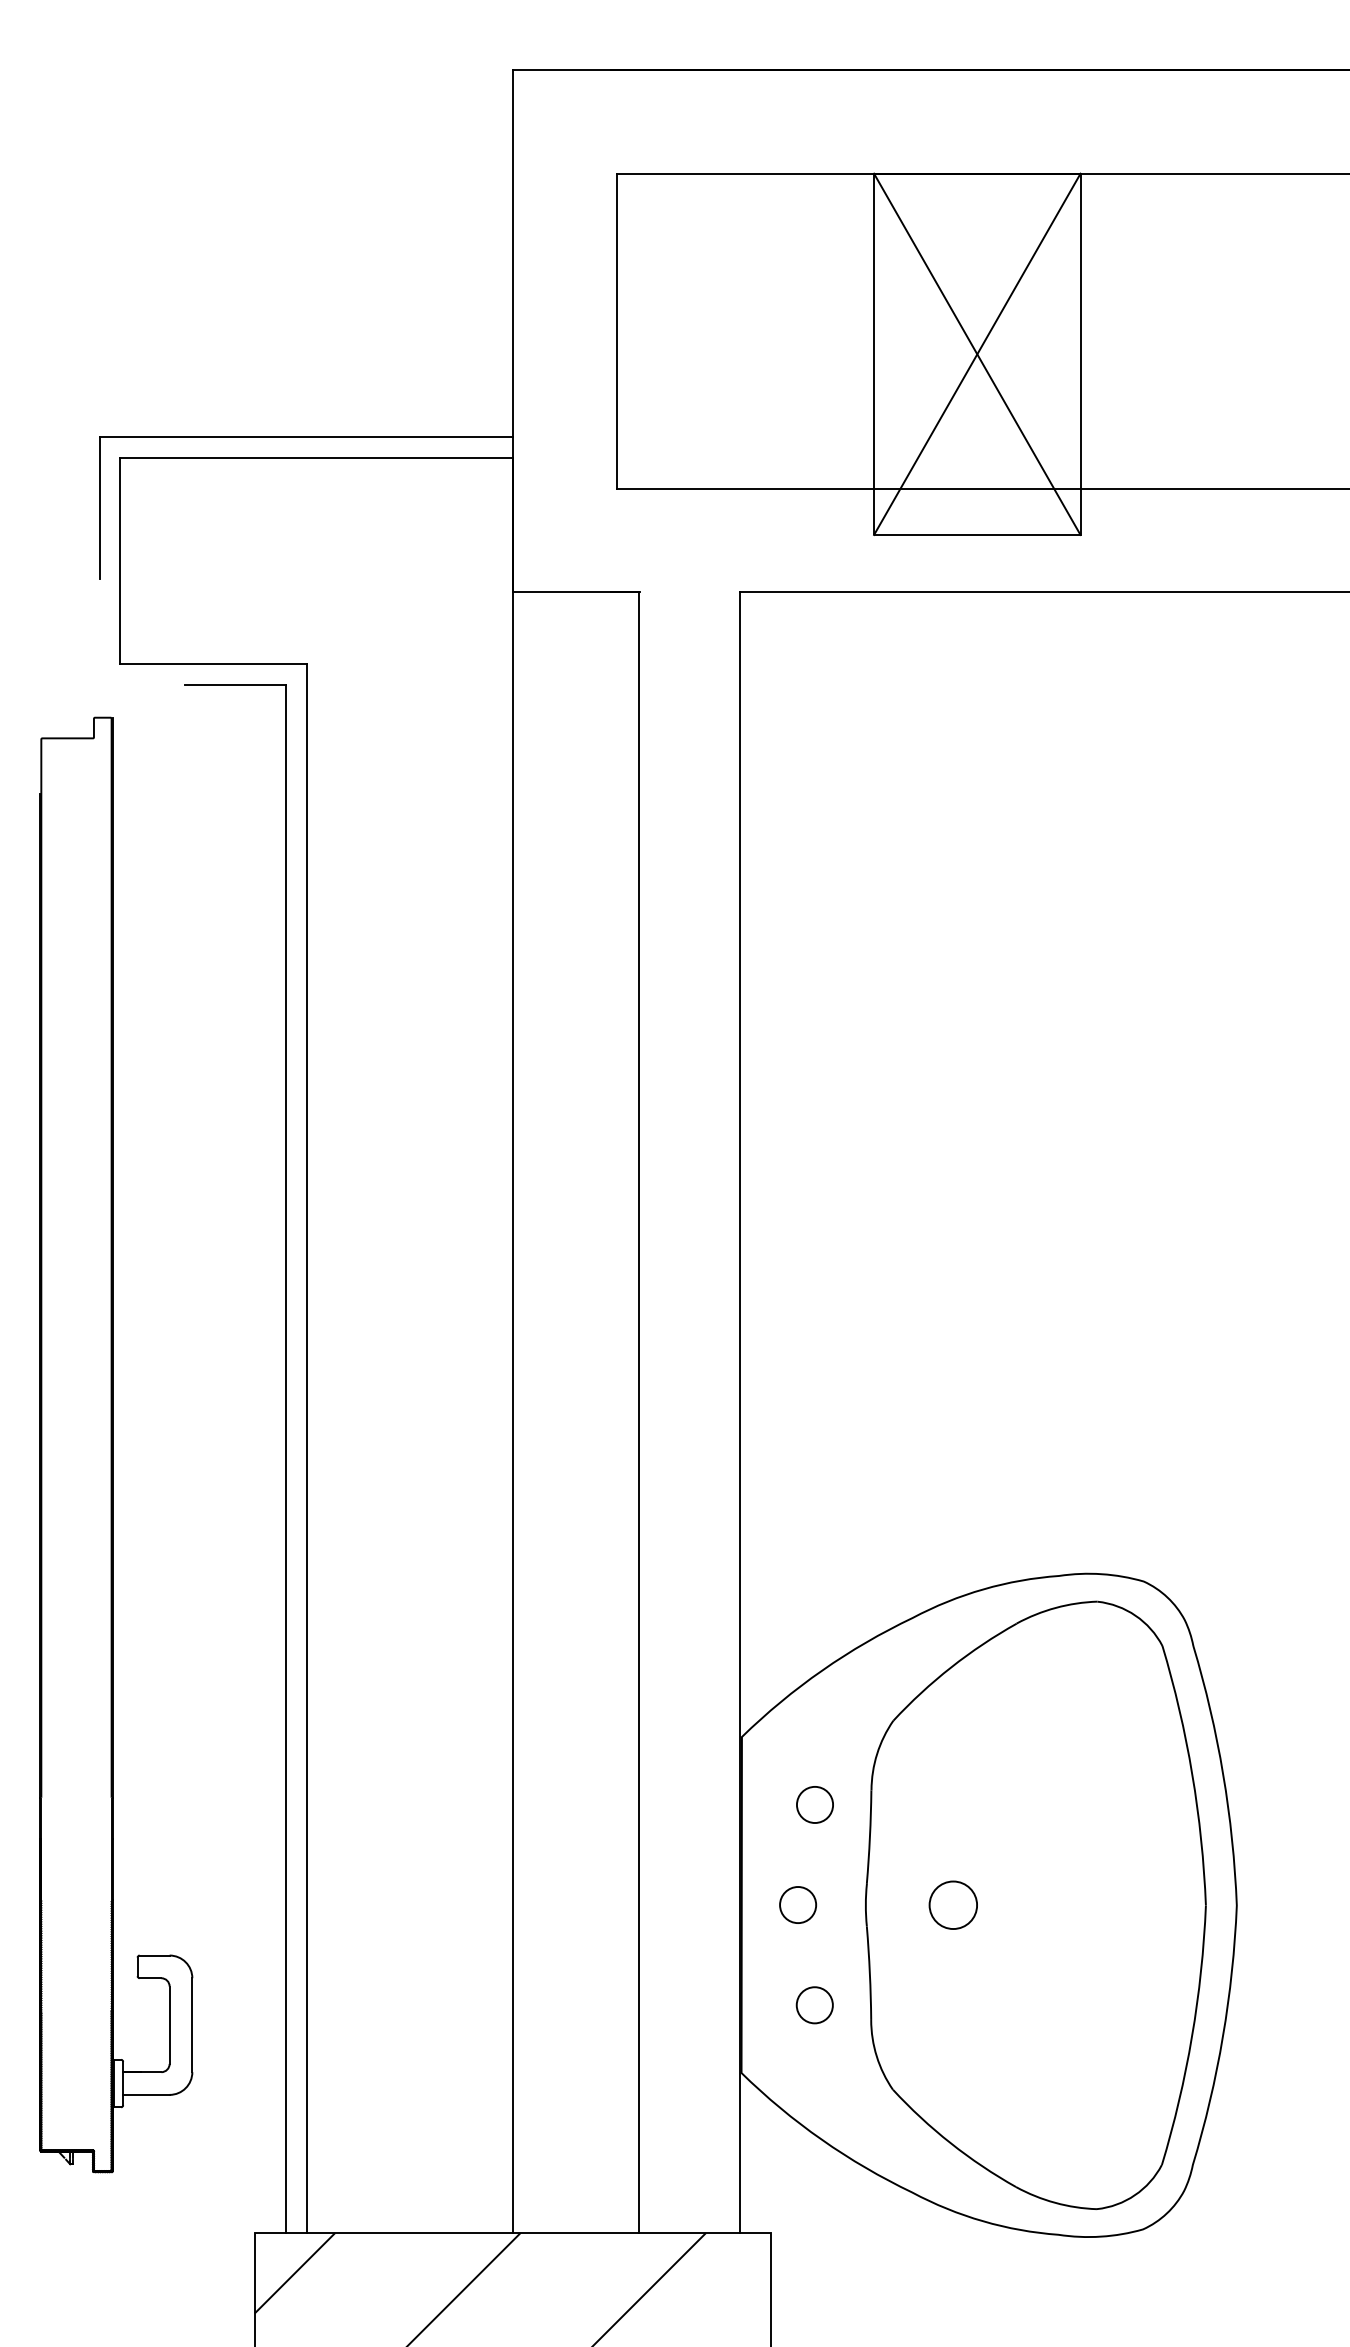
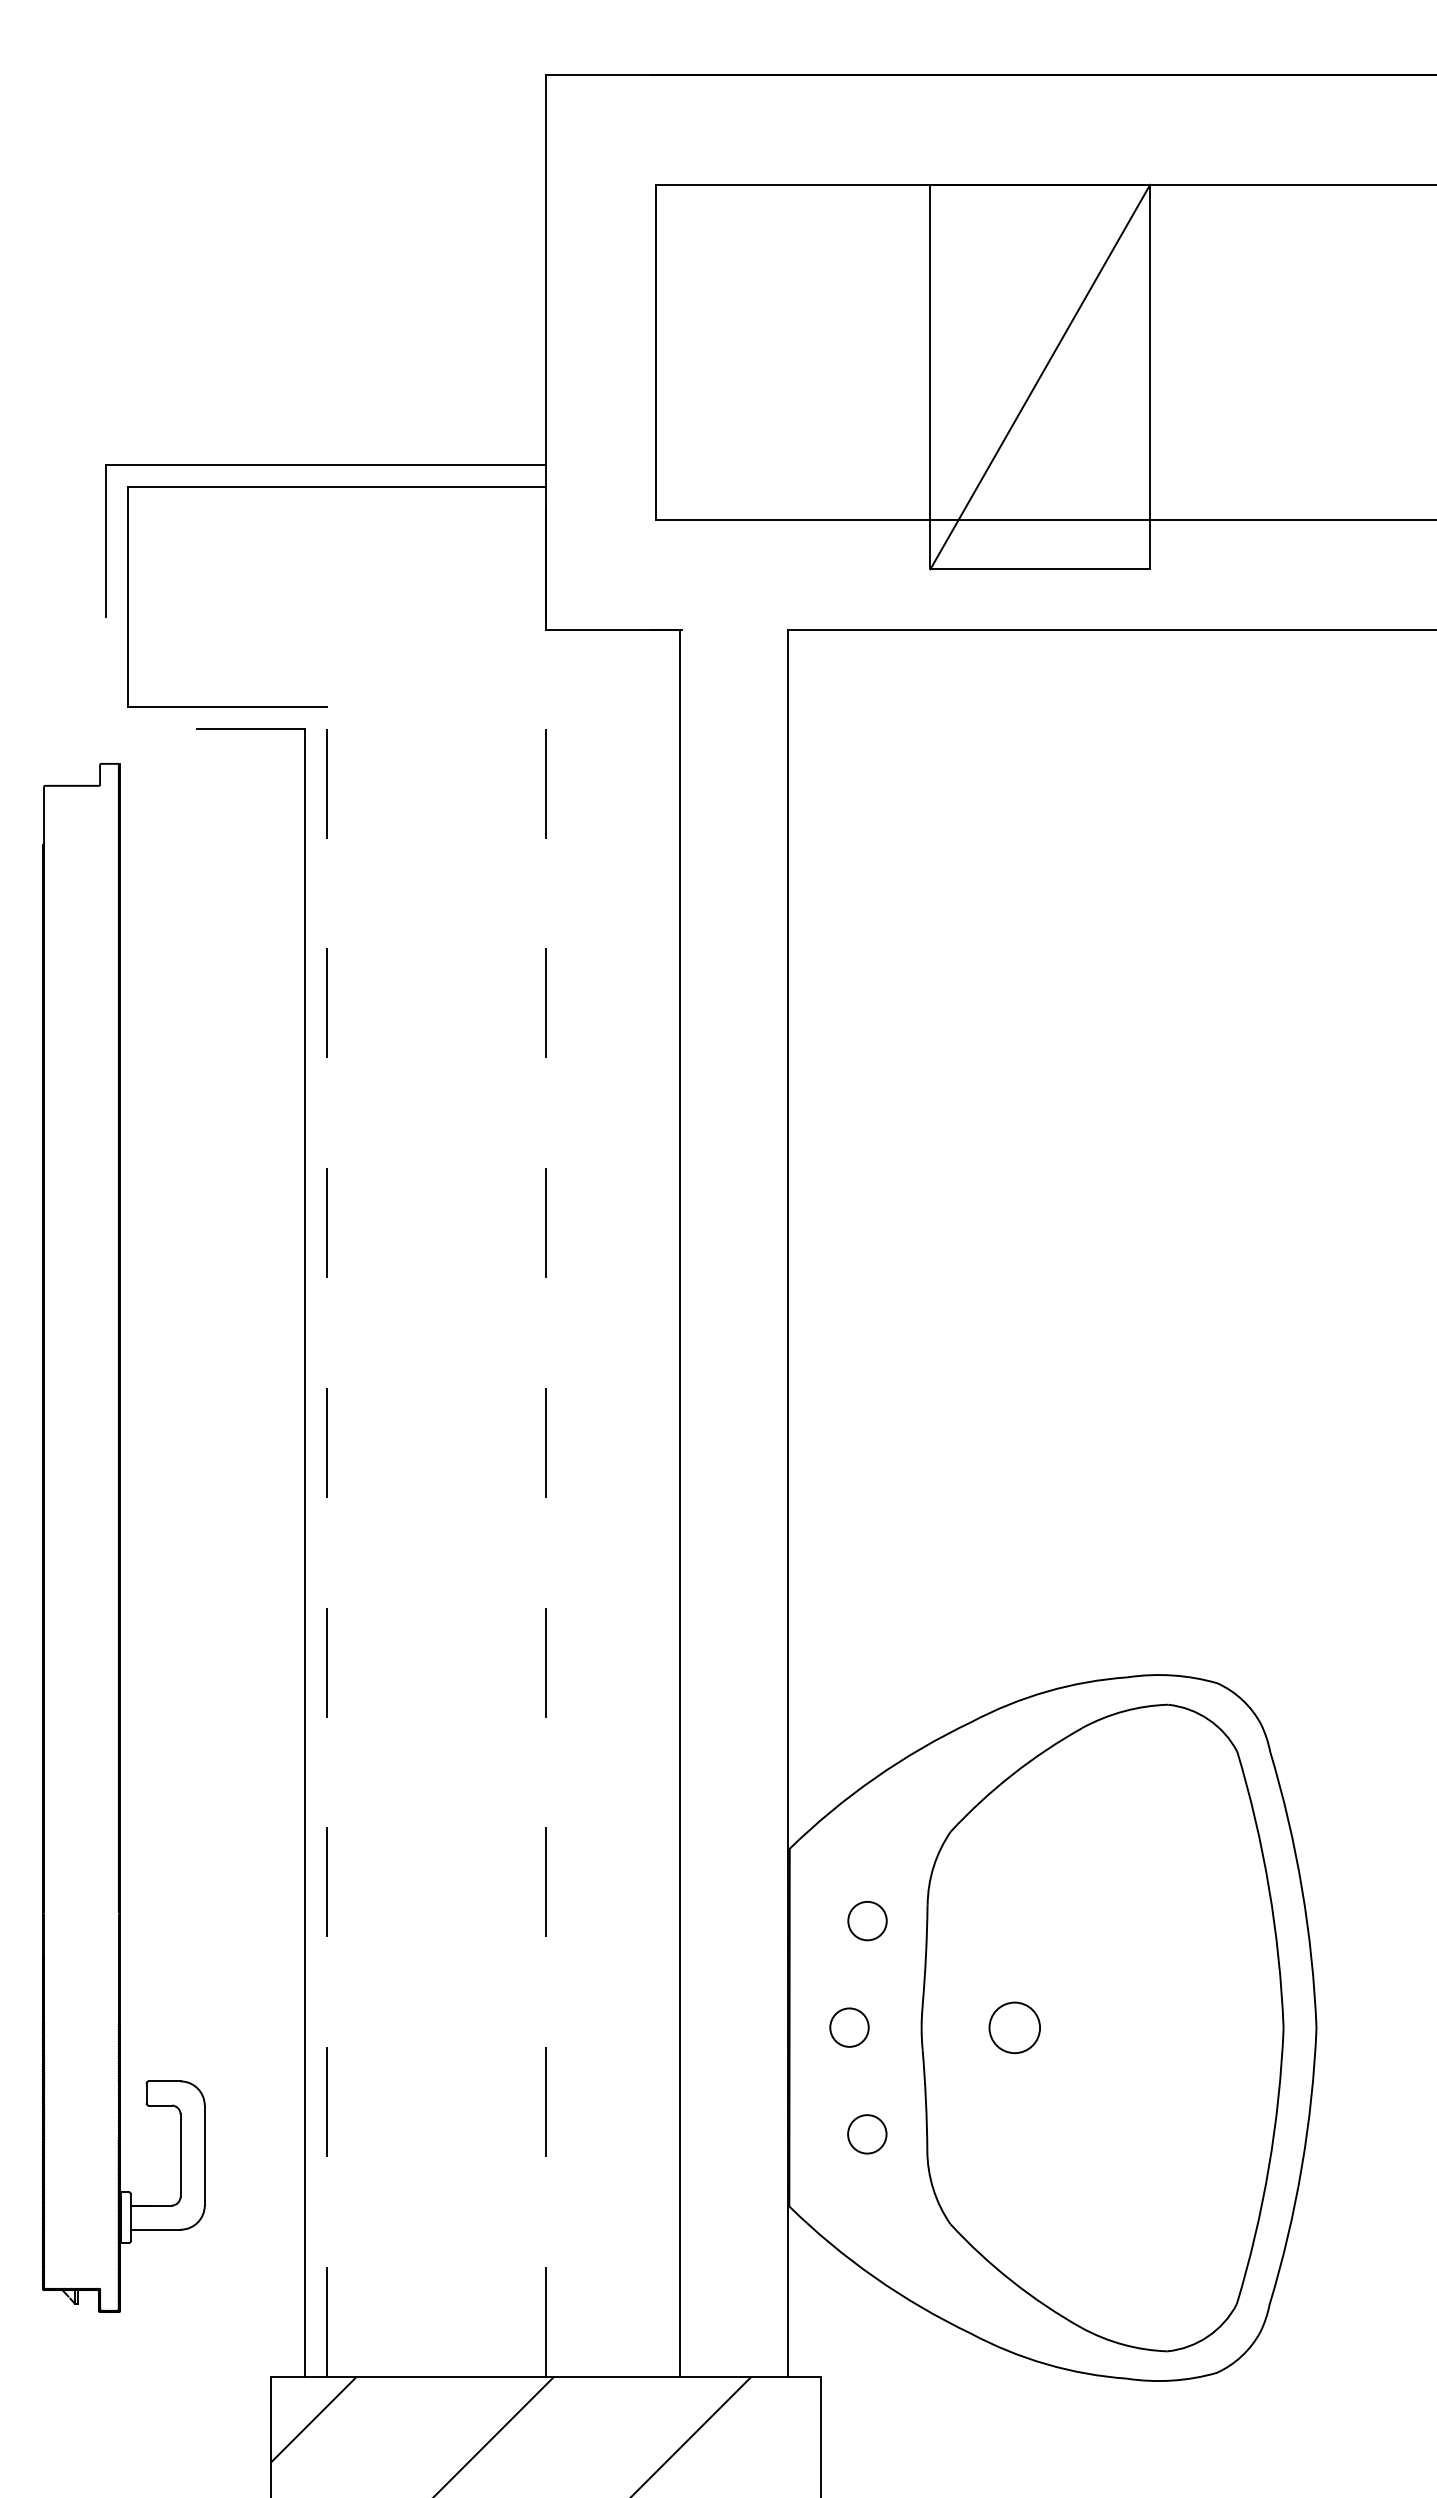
line: (977, 353) -> (1040, 376), removed
line: (513, 1344) -> (546, 1431), solid -> dashed
line: (306, 1448) -> (326, 1541), solid -> dashed

